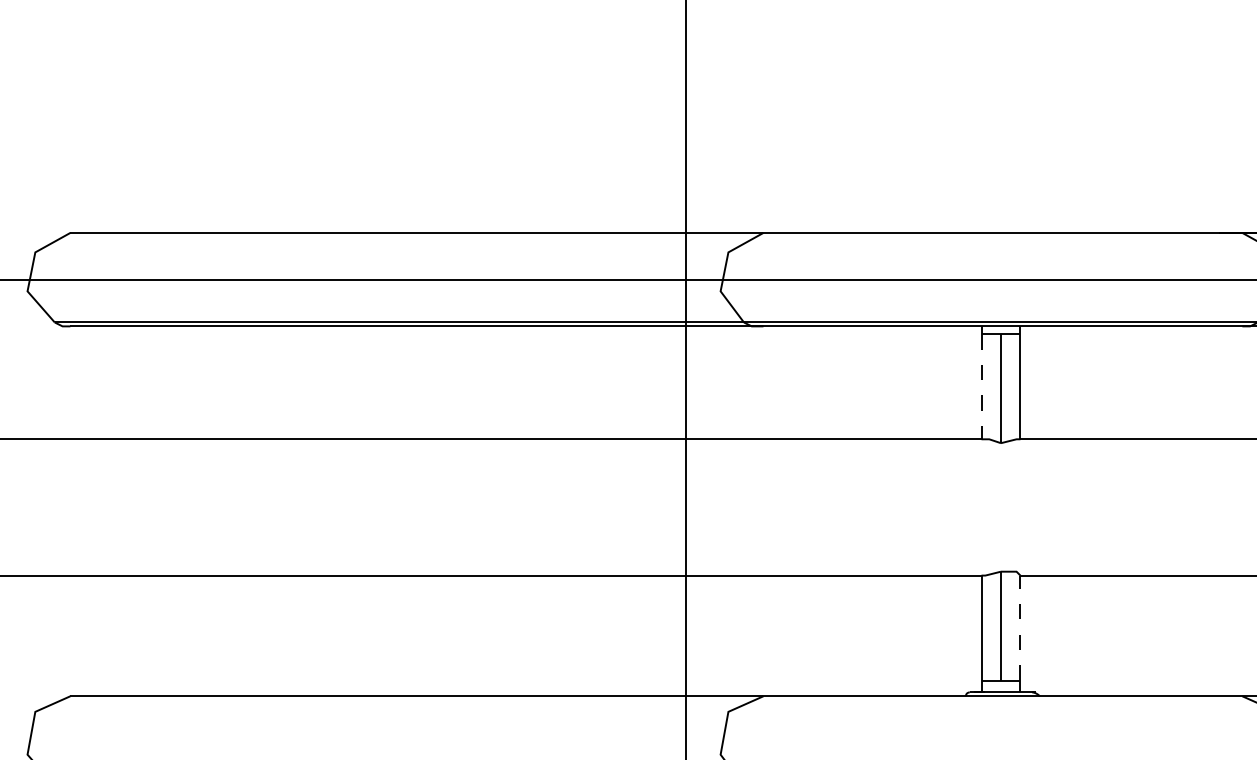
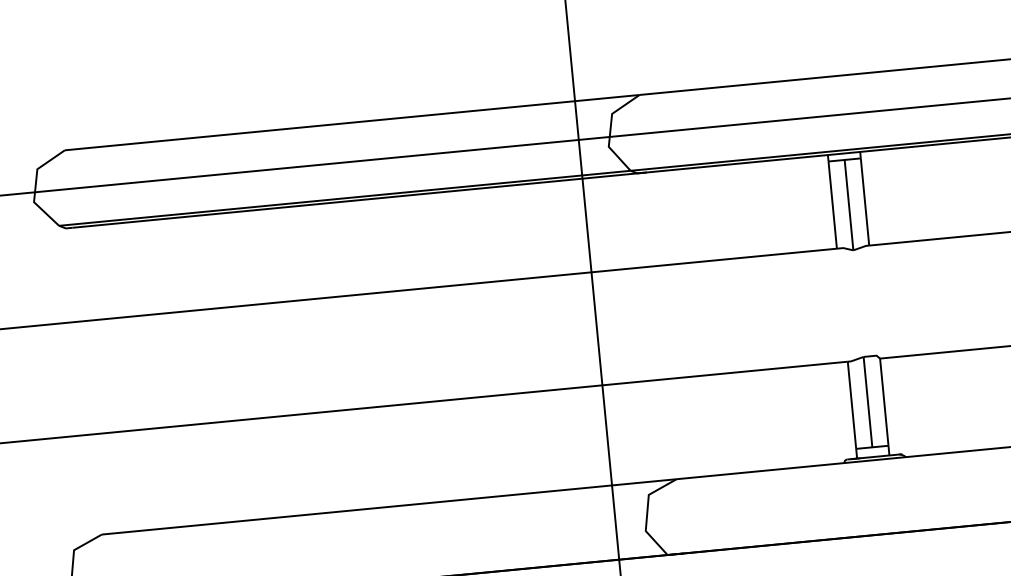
line: (981, 386) -> (832, 204), dashed -> solid
line: (1020, 628) -> (884, 402), dashed -> solid

